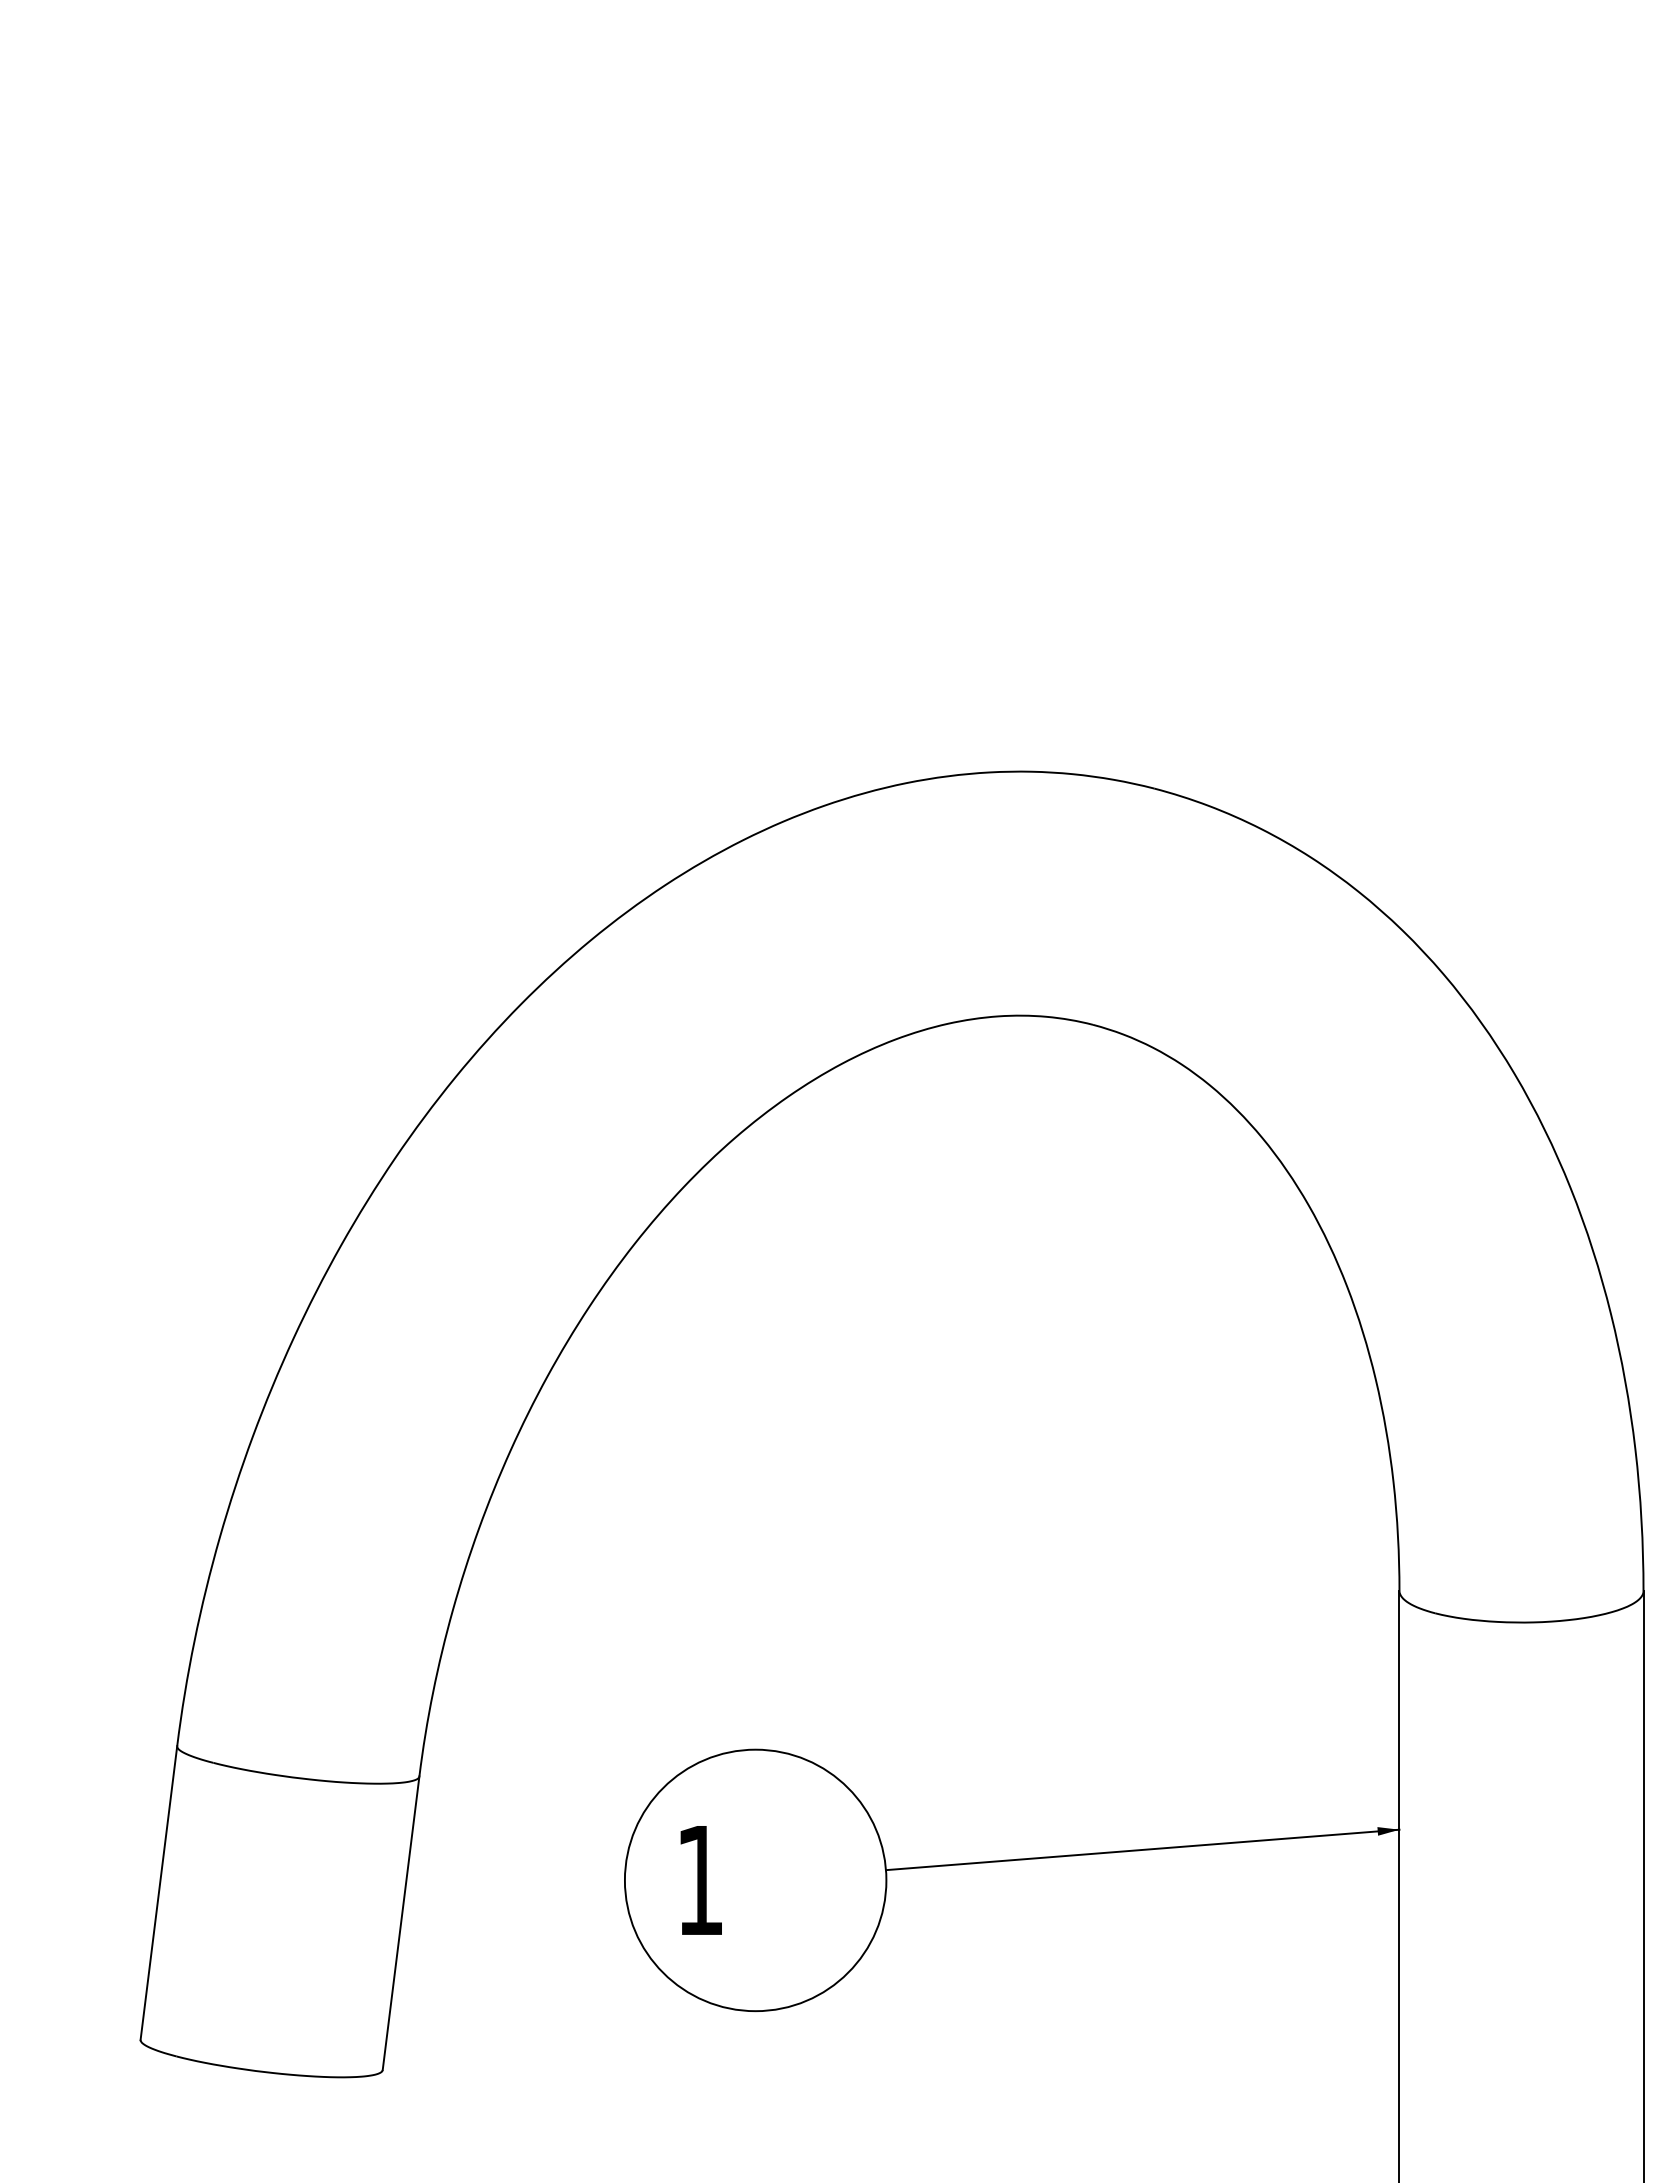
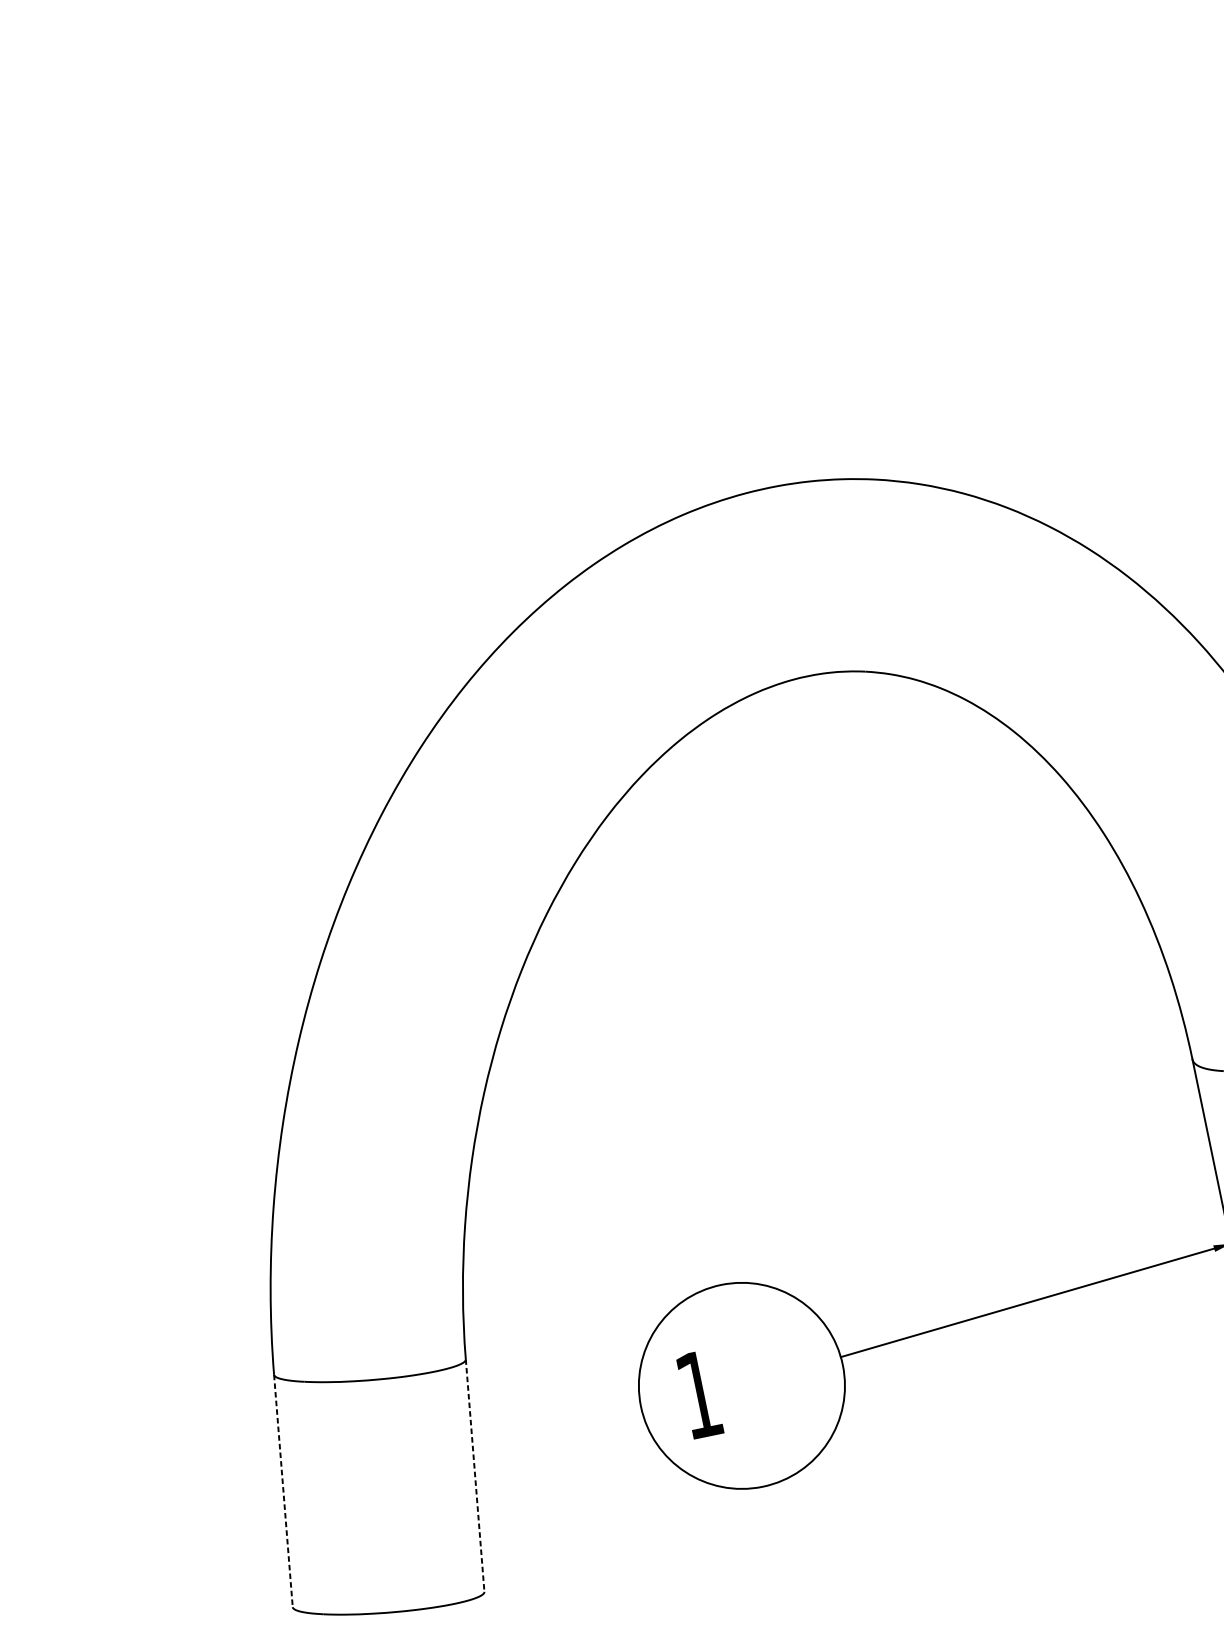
line: (158, 1893) -> (283, 1491), solid -> dashed
line: (401, 1923) -> (475, 1475), solid -> dashed

